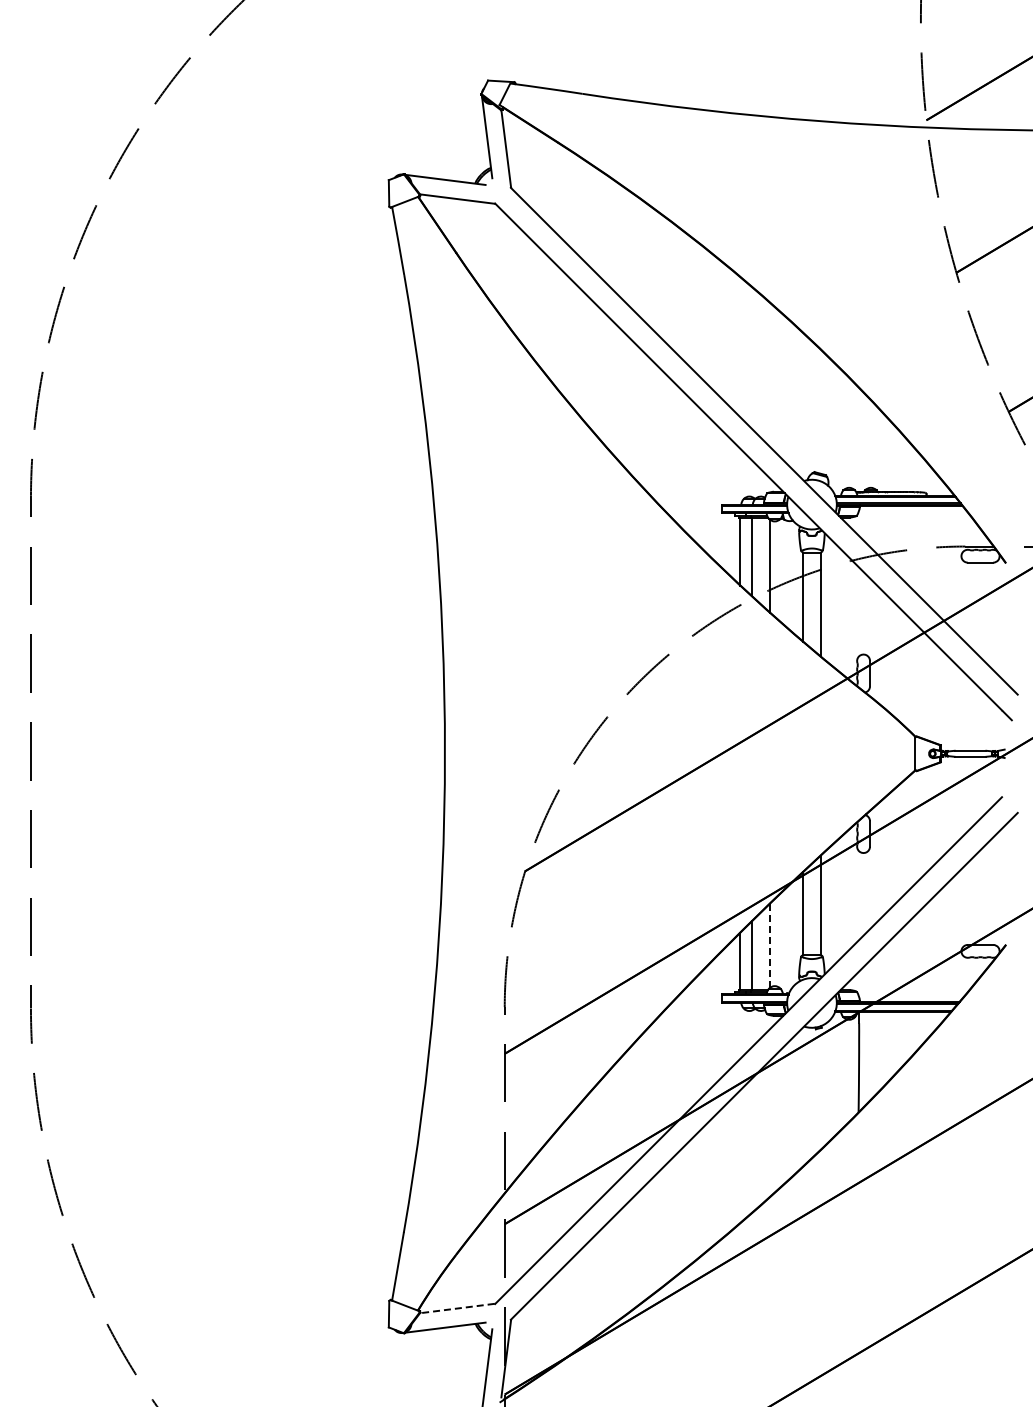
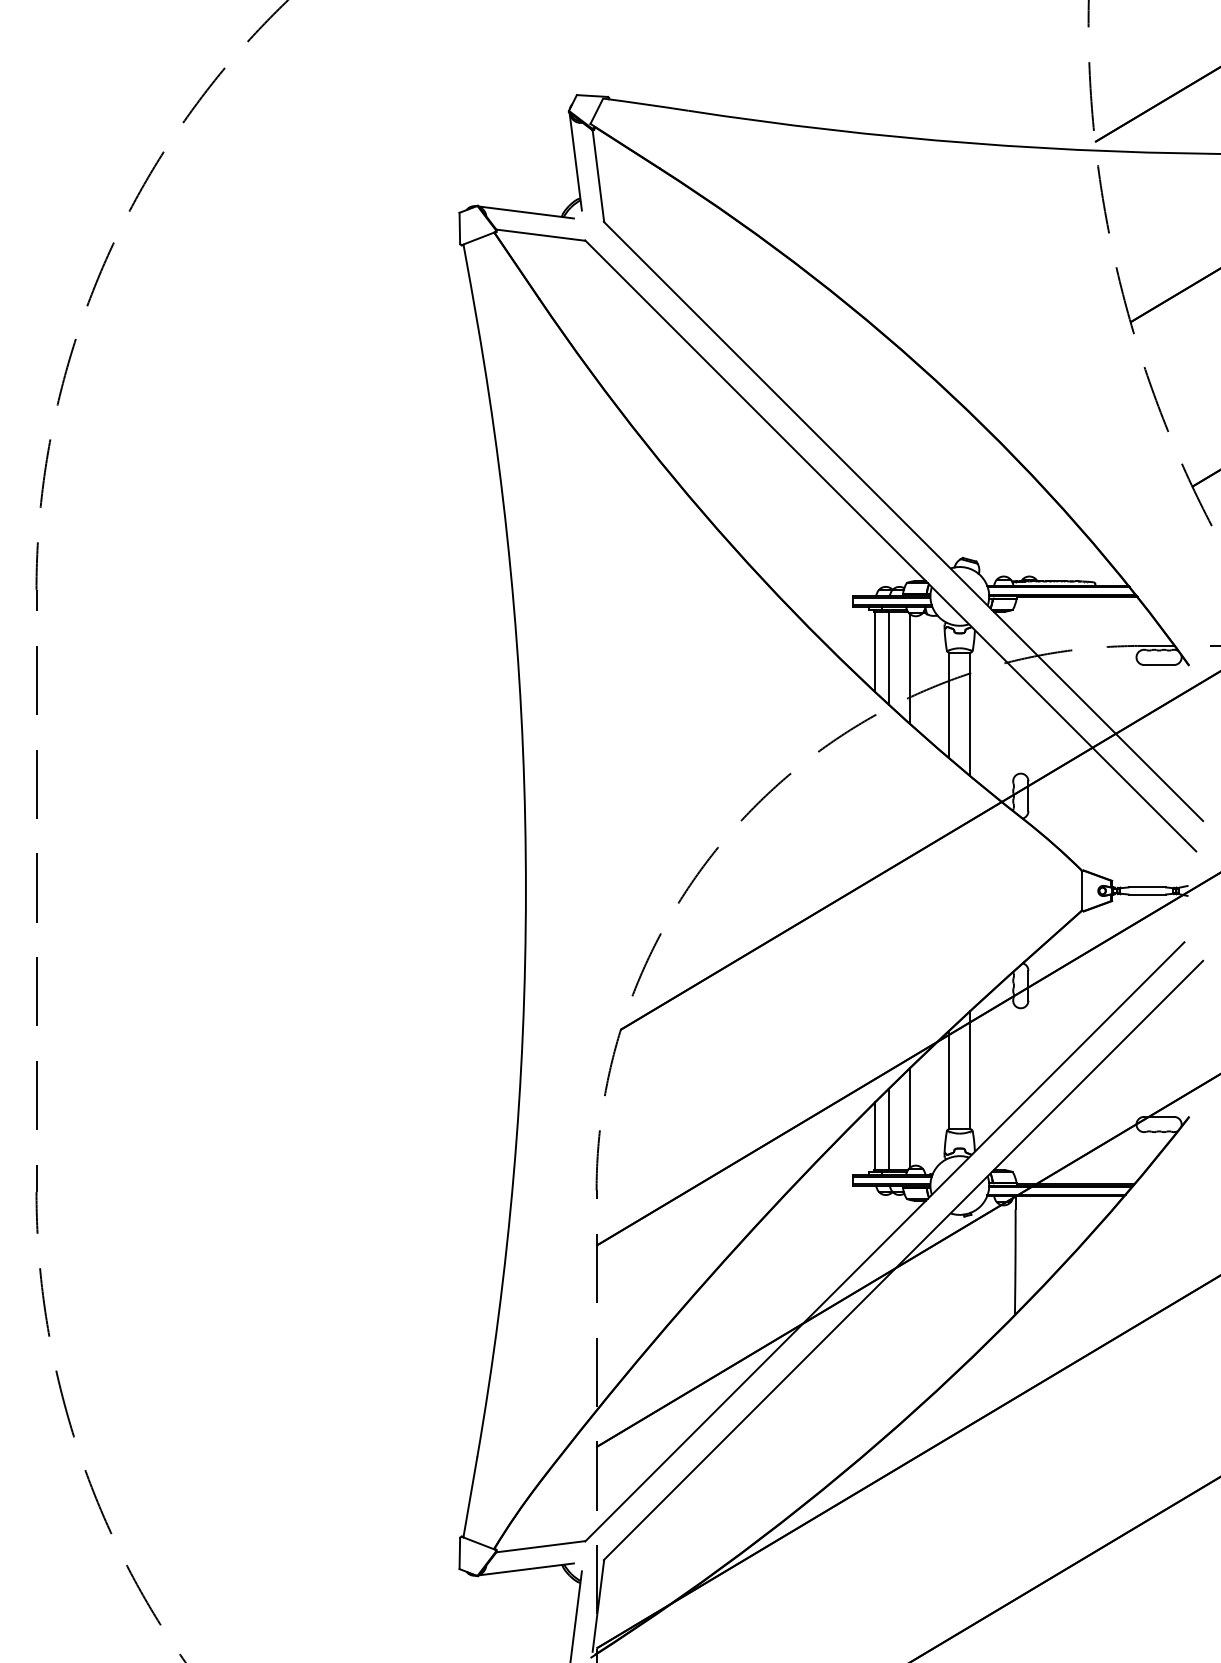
line: (769, 946) -> (909, 1118), dashed -> solid
line: (457, 1308) -> (540, 1546), dashed -> solid

